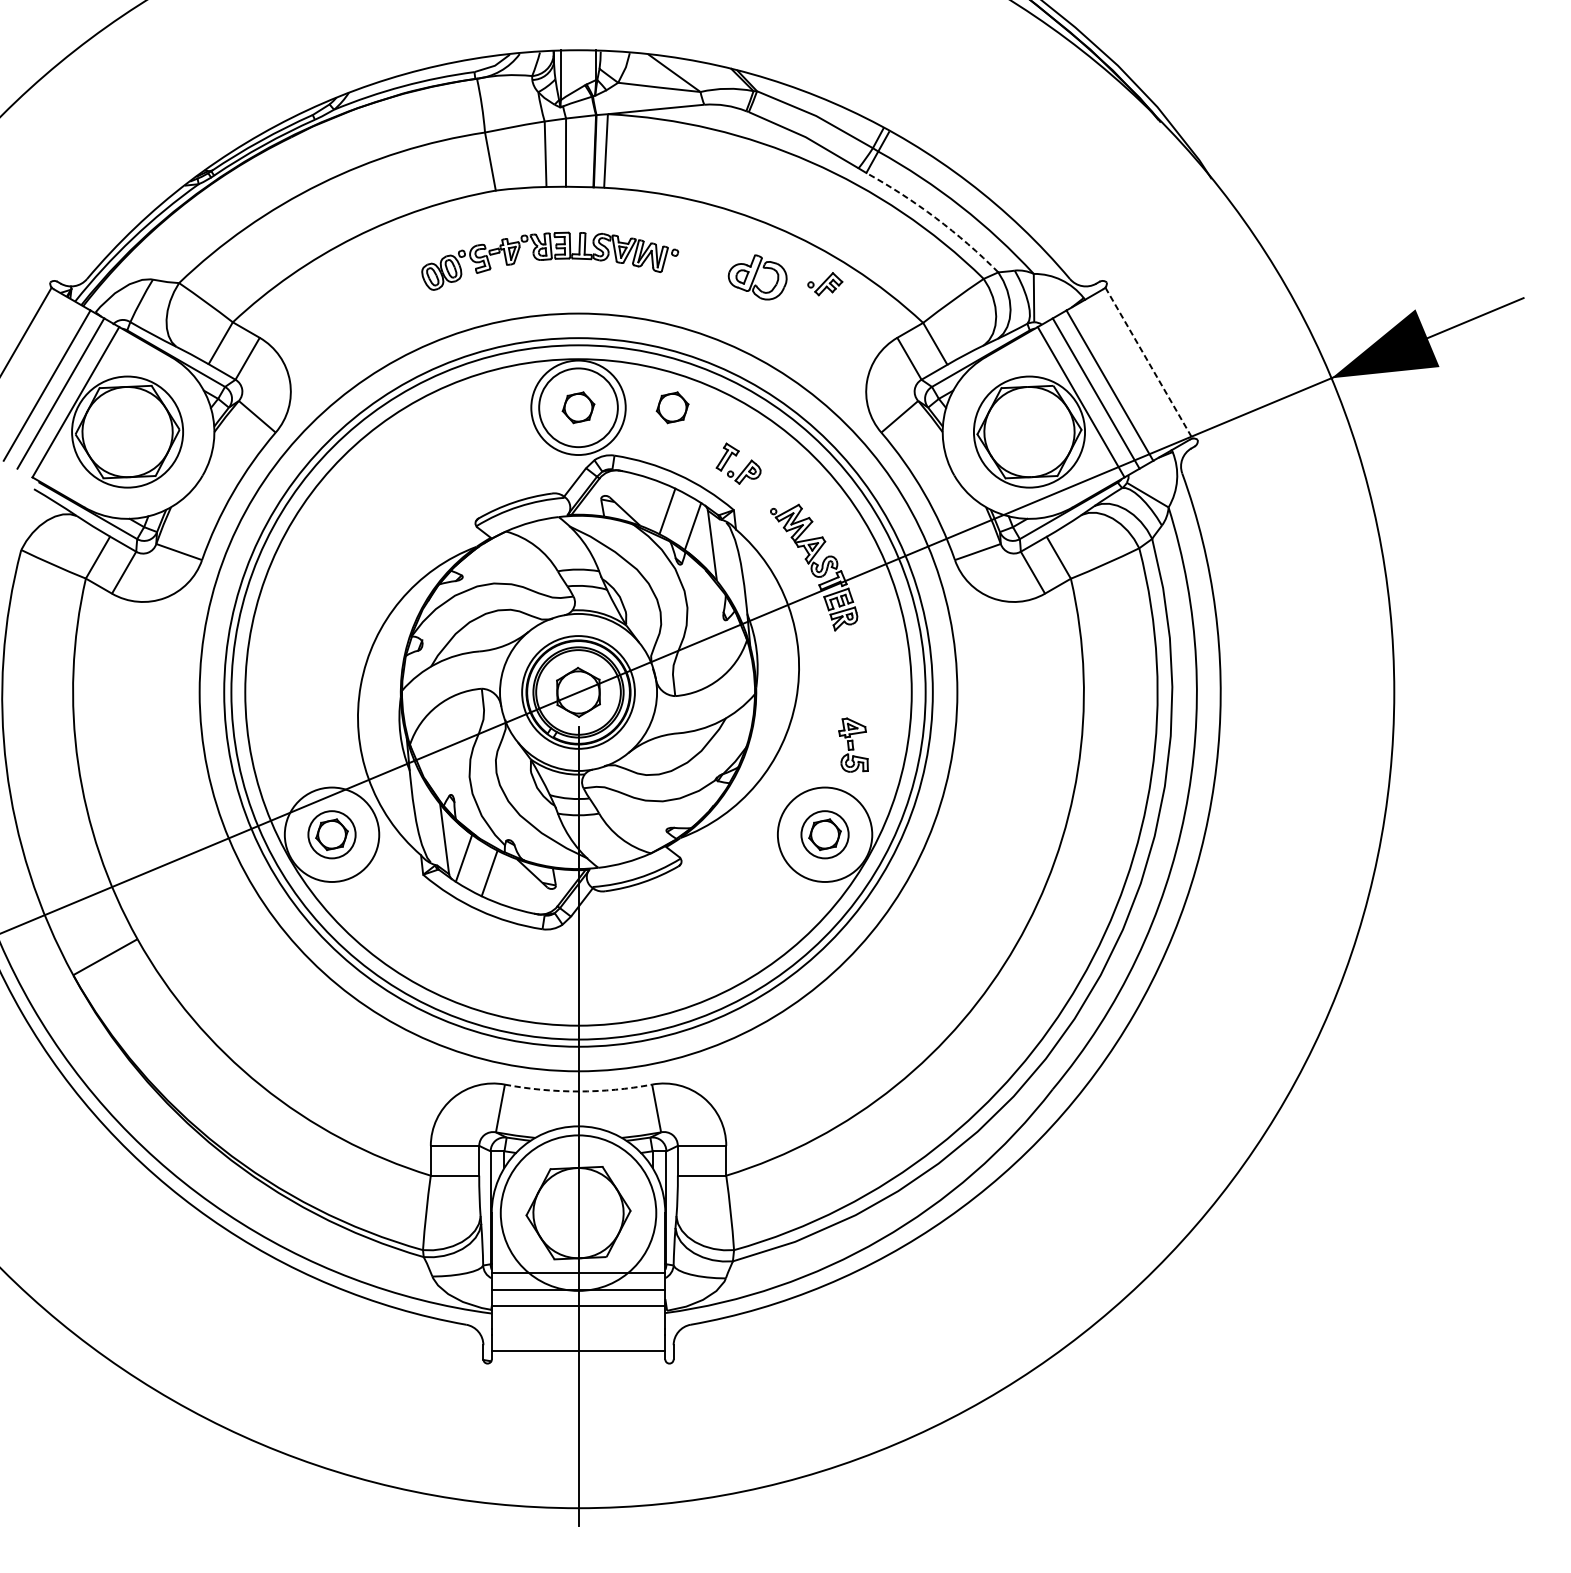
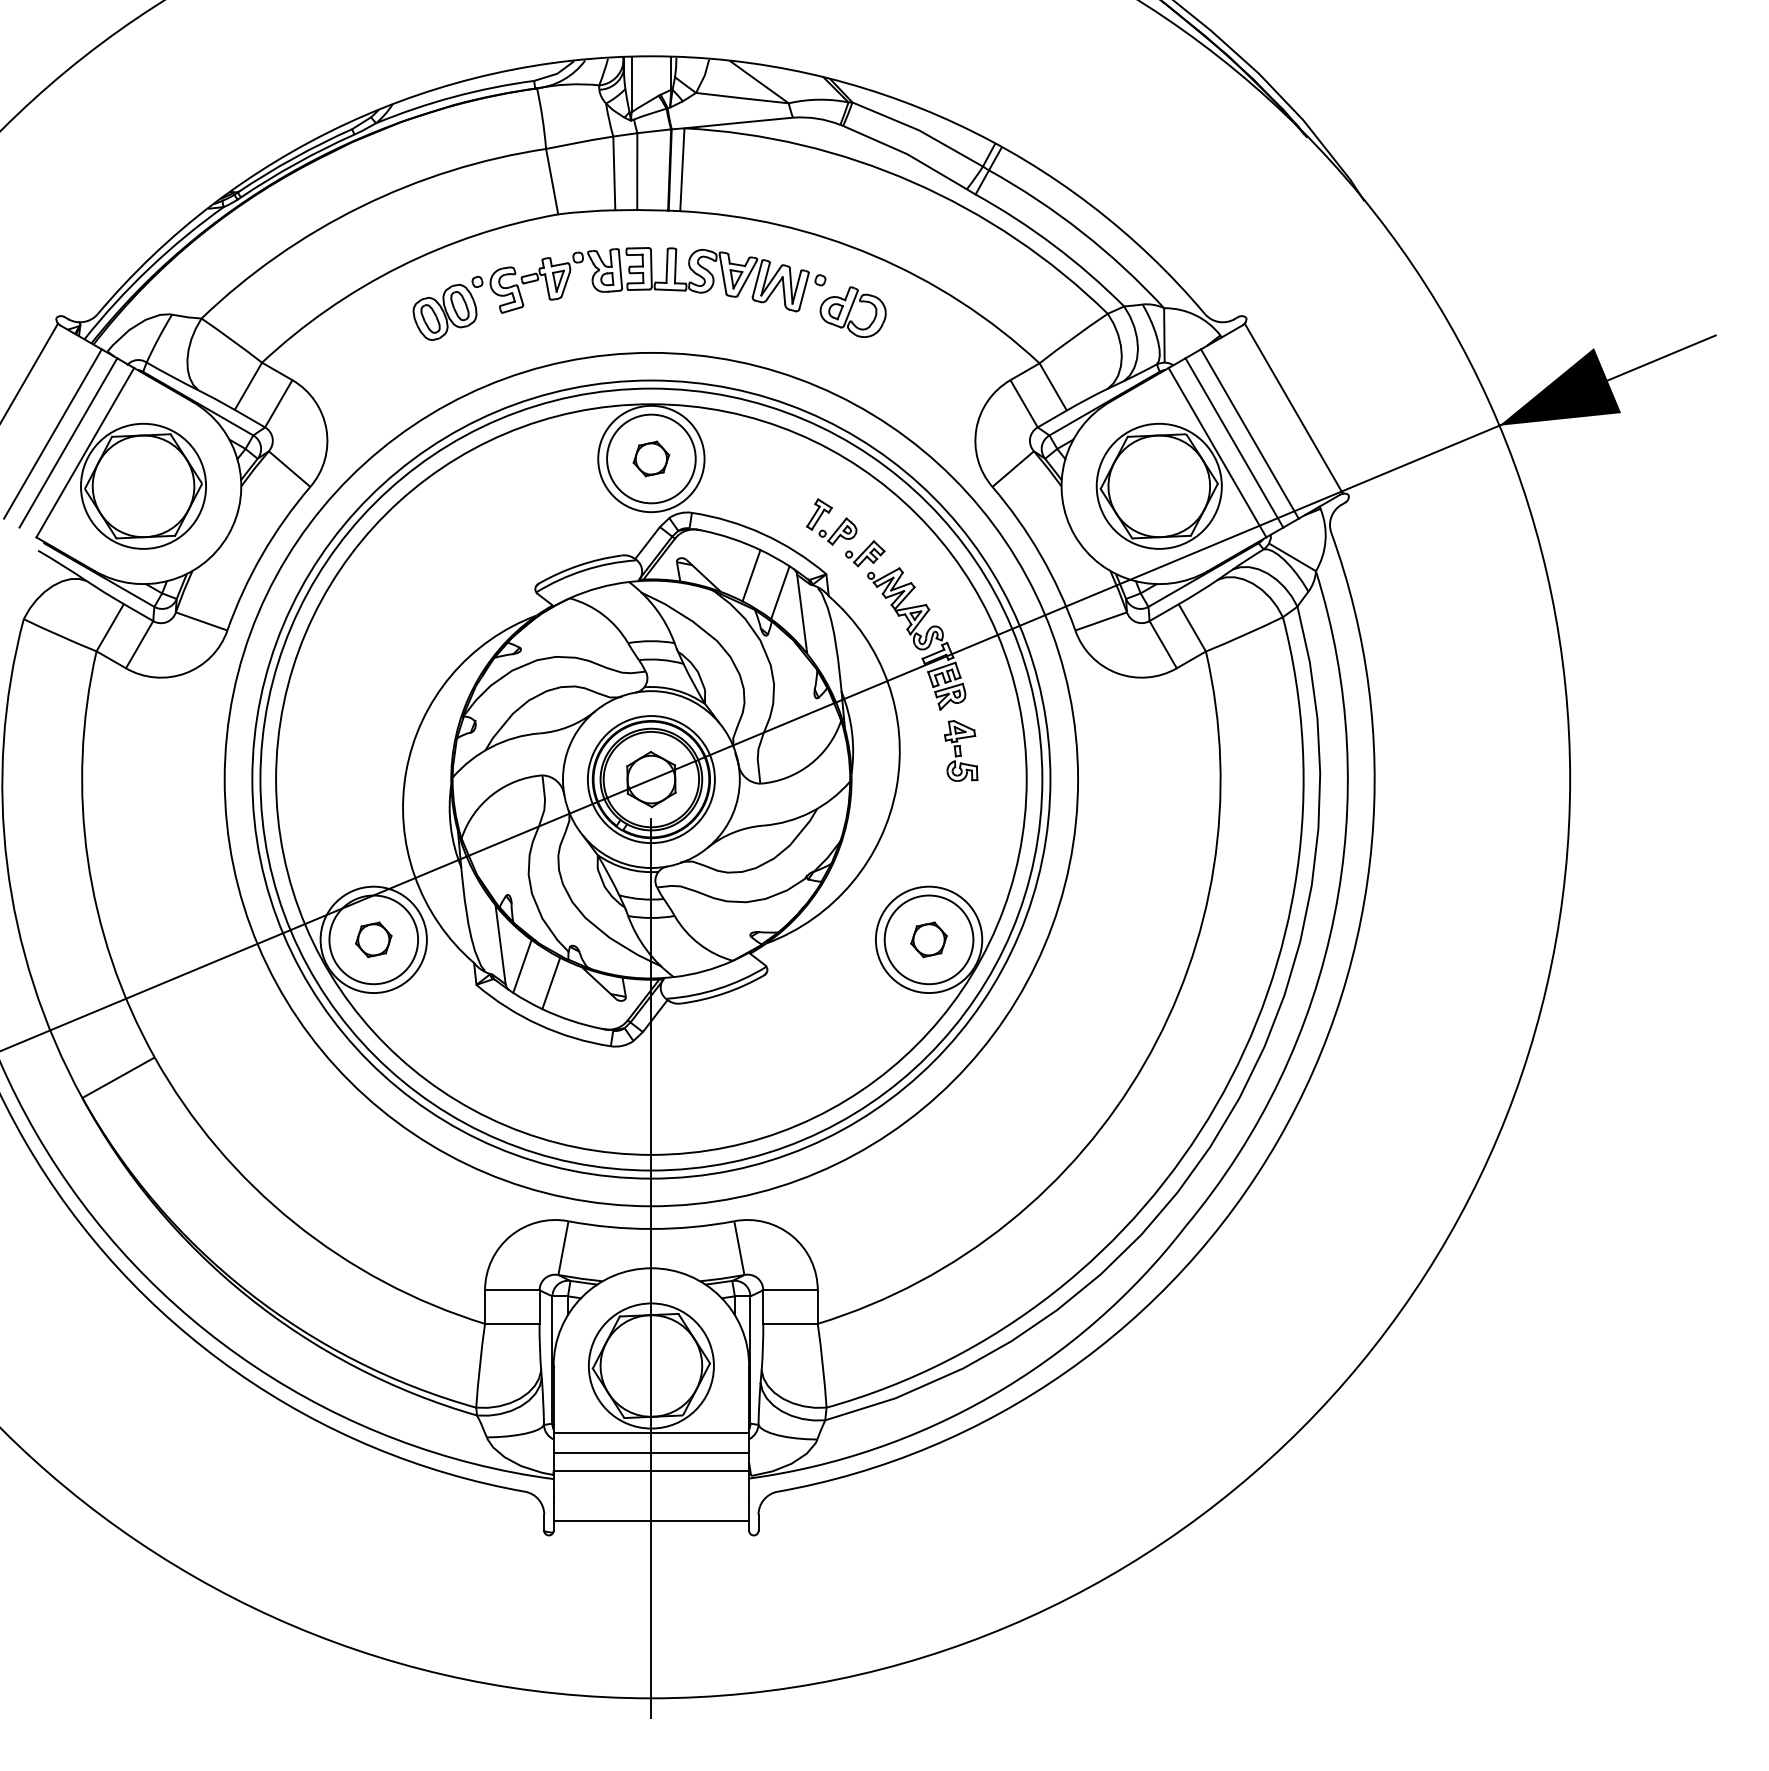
arc: (935, 218) -> (1053, 245), dashed -> solid
part: (550, 260) -> (619, 293), size x1.43
part: (825, 283) -> (865, 553), moved
line: (1149, 363) -> (1294, 409), dashed -> solid
part: (672, 407) -> (757, 458), removed
part: (853, 744) -> (961, 750), moved
circle: (331, 834) -> (373, 939), size x1.67
circle: (824, 834) -> (928, 939), size x1.67
arc: (578, 1091) -> (651, 1228), dashed -> solid
circle: (577, 1212) -> (650, 1365), size x0.71

